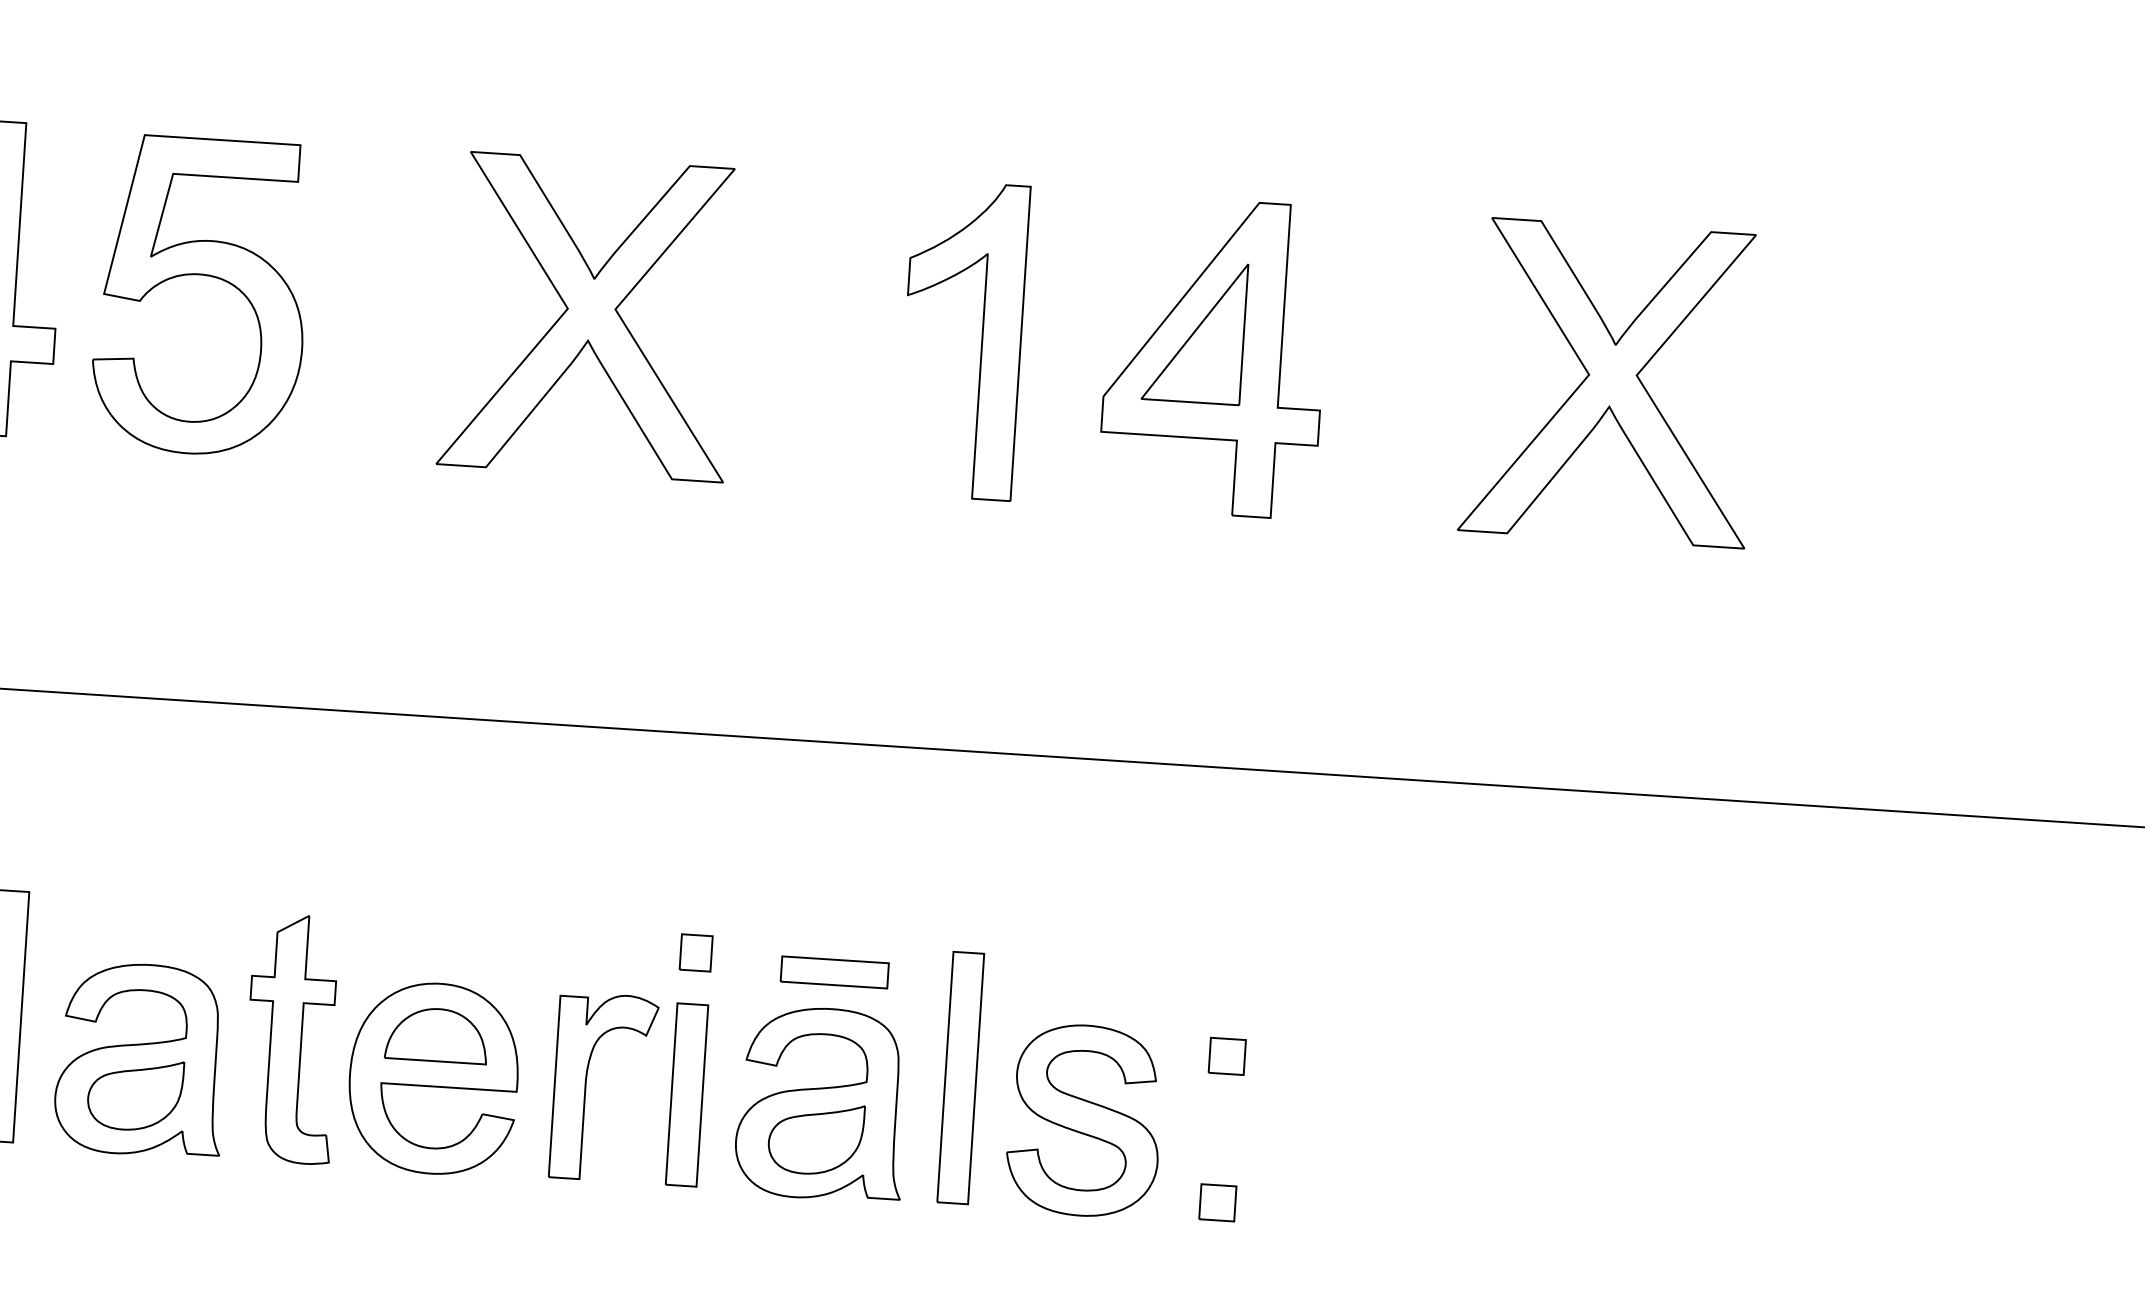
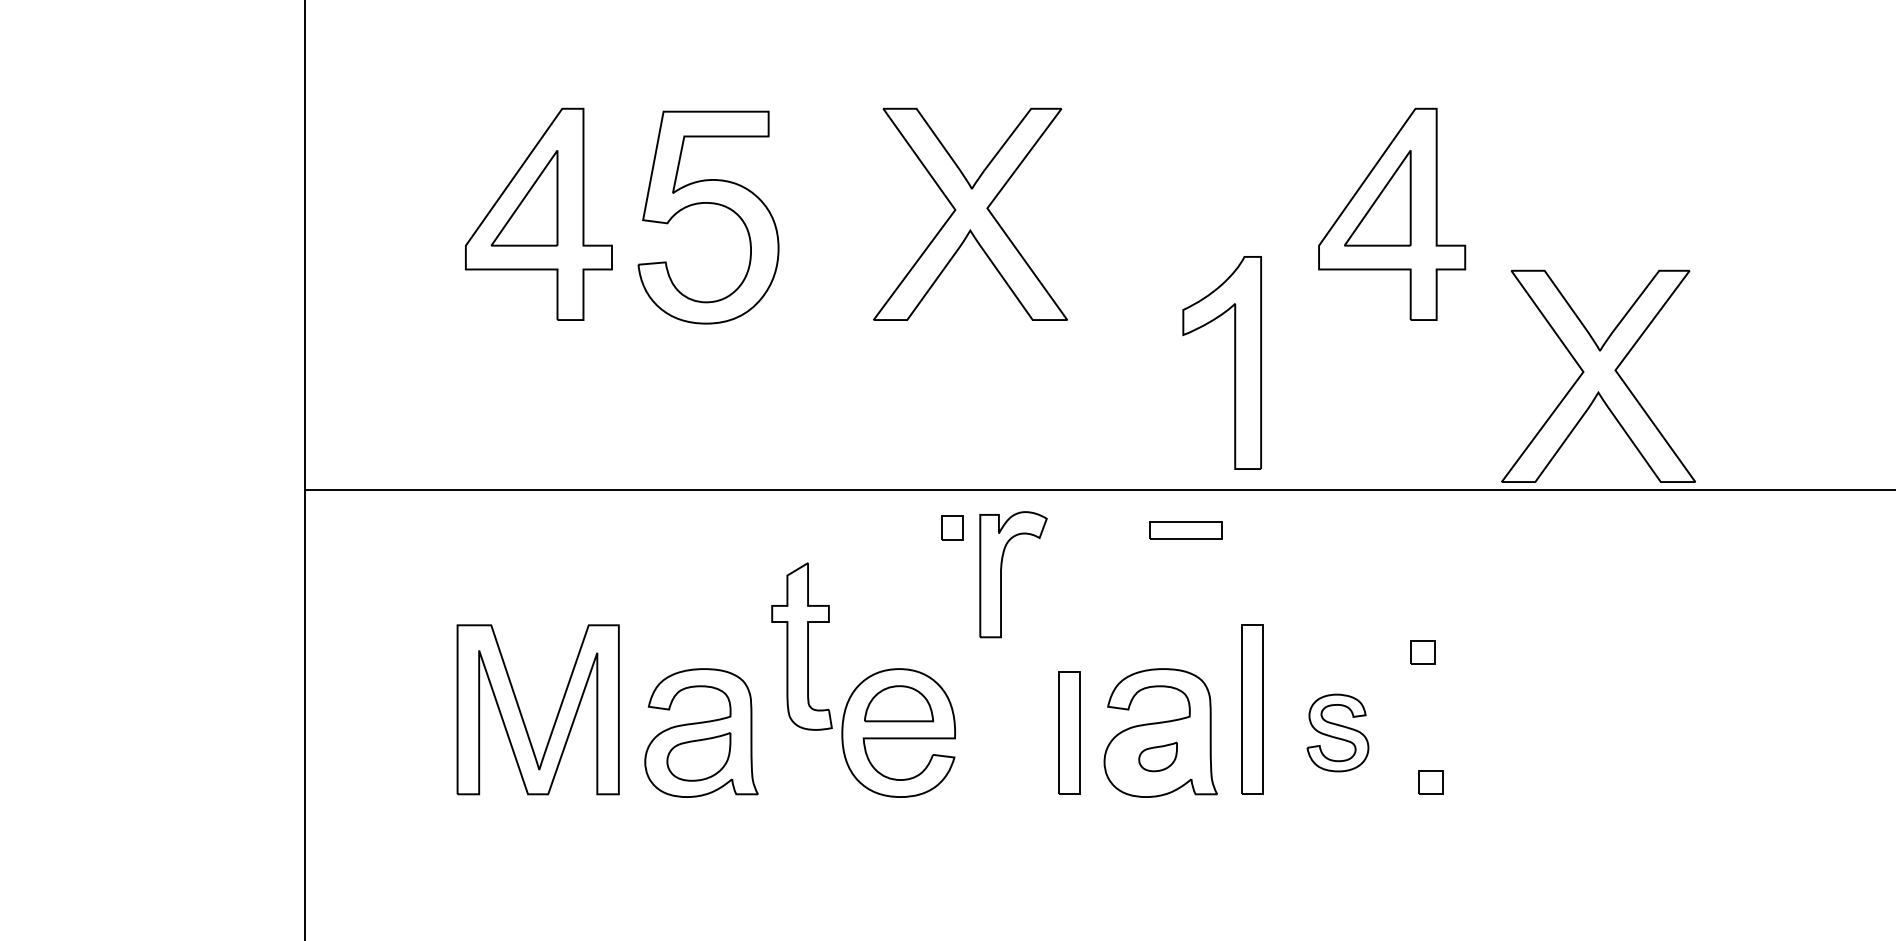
part: (981, 340) -> (1234, 362), moved
part: (1611, 381) -> (1598, 375), moved
part: (696, 951) -> (952, 527), moved
part: (834, 972) -> (1185, 530), moved
part: (291, 1038) -> (801, 646), moved
part: (1226, 1056) -> (1422, 652), moved
part: (586, 1086) -> (1001, 574), moved
part: (1084, 1119) -> (1337, 732), size x0.6
part: (815, 1138) -> (1157, 756), size x0.6

